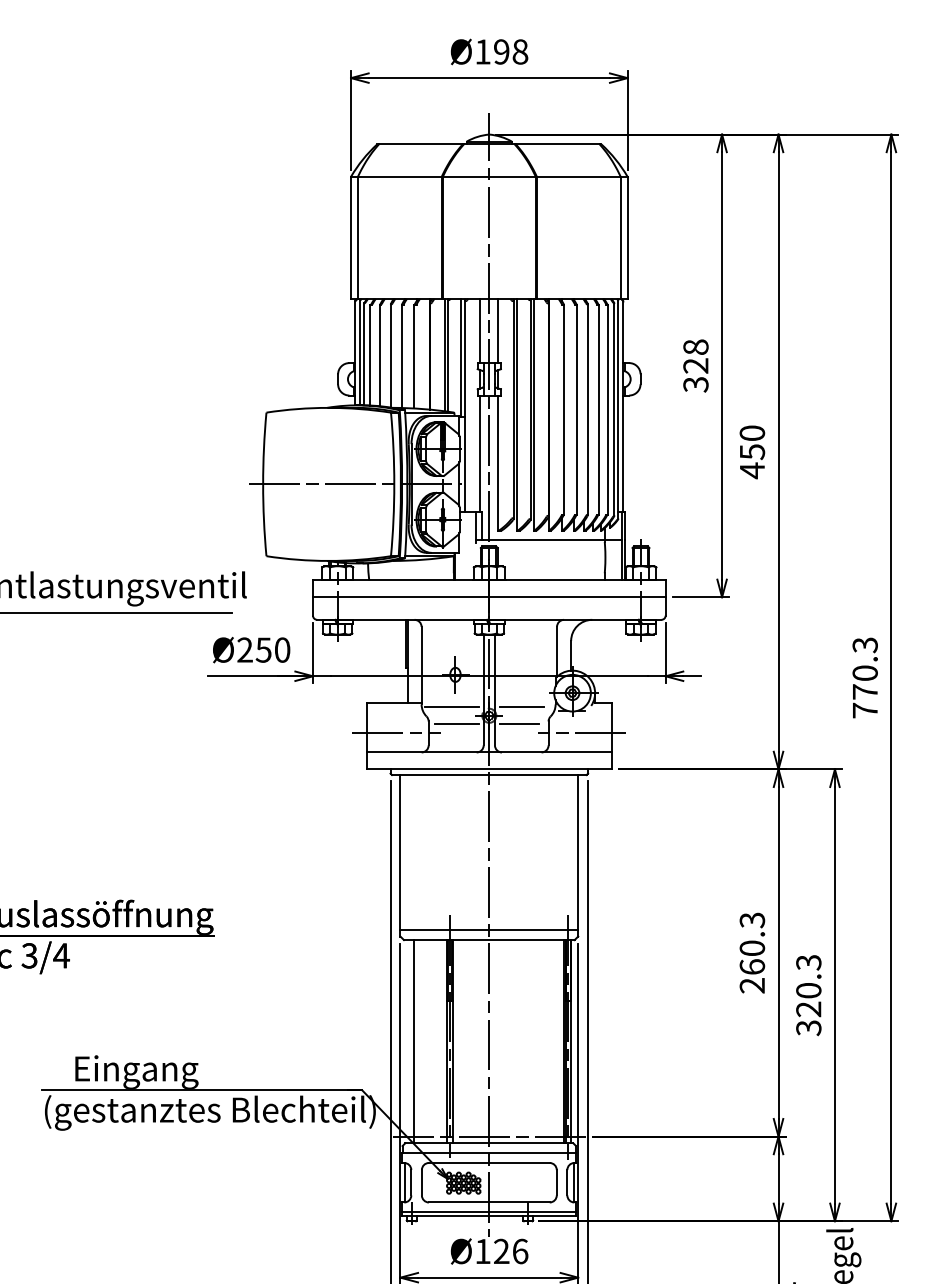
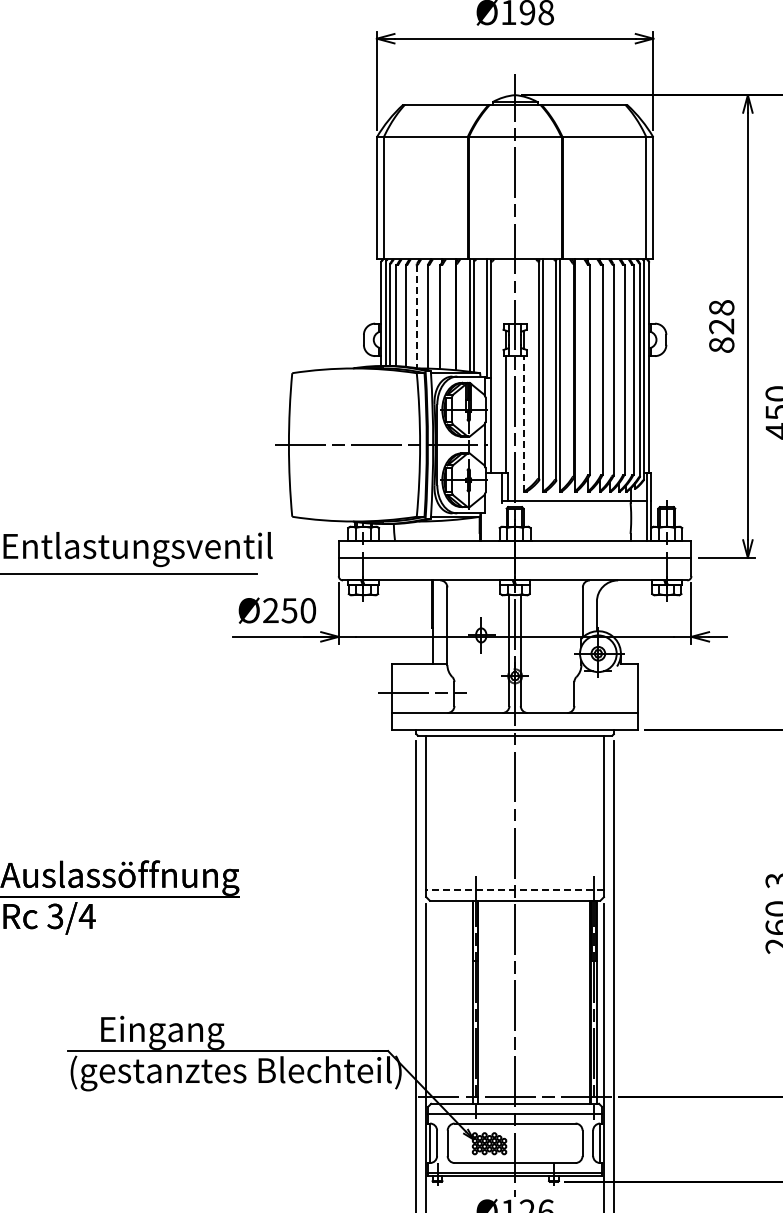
line: (480, 330) -> (506, 291), removed
line: (498, 330) -> (524, 291), removed
line: (390, 355) -> (416, 316), solid -> dashed
text: (695, 384) -> (721, 345), 328 -> 828
line: (498, 463) -> (524, 424), solid -> dashed
line: (451, 707) -> (477, 668), removed
line: (521, 707) -> (547, 668), removed
line: (456, 724) -> (482, 685), removed
line: (518, 724) -> (544, 685), removed
line: (581, 732) -> (607, 693), removed
line: (488, 929) -> (514, 890), solid -> dashed
line: (414, 1041) -> (440, 1002), removed

